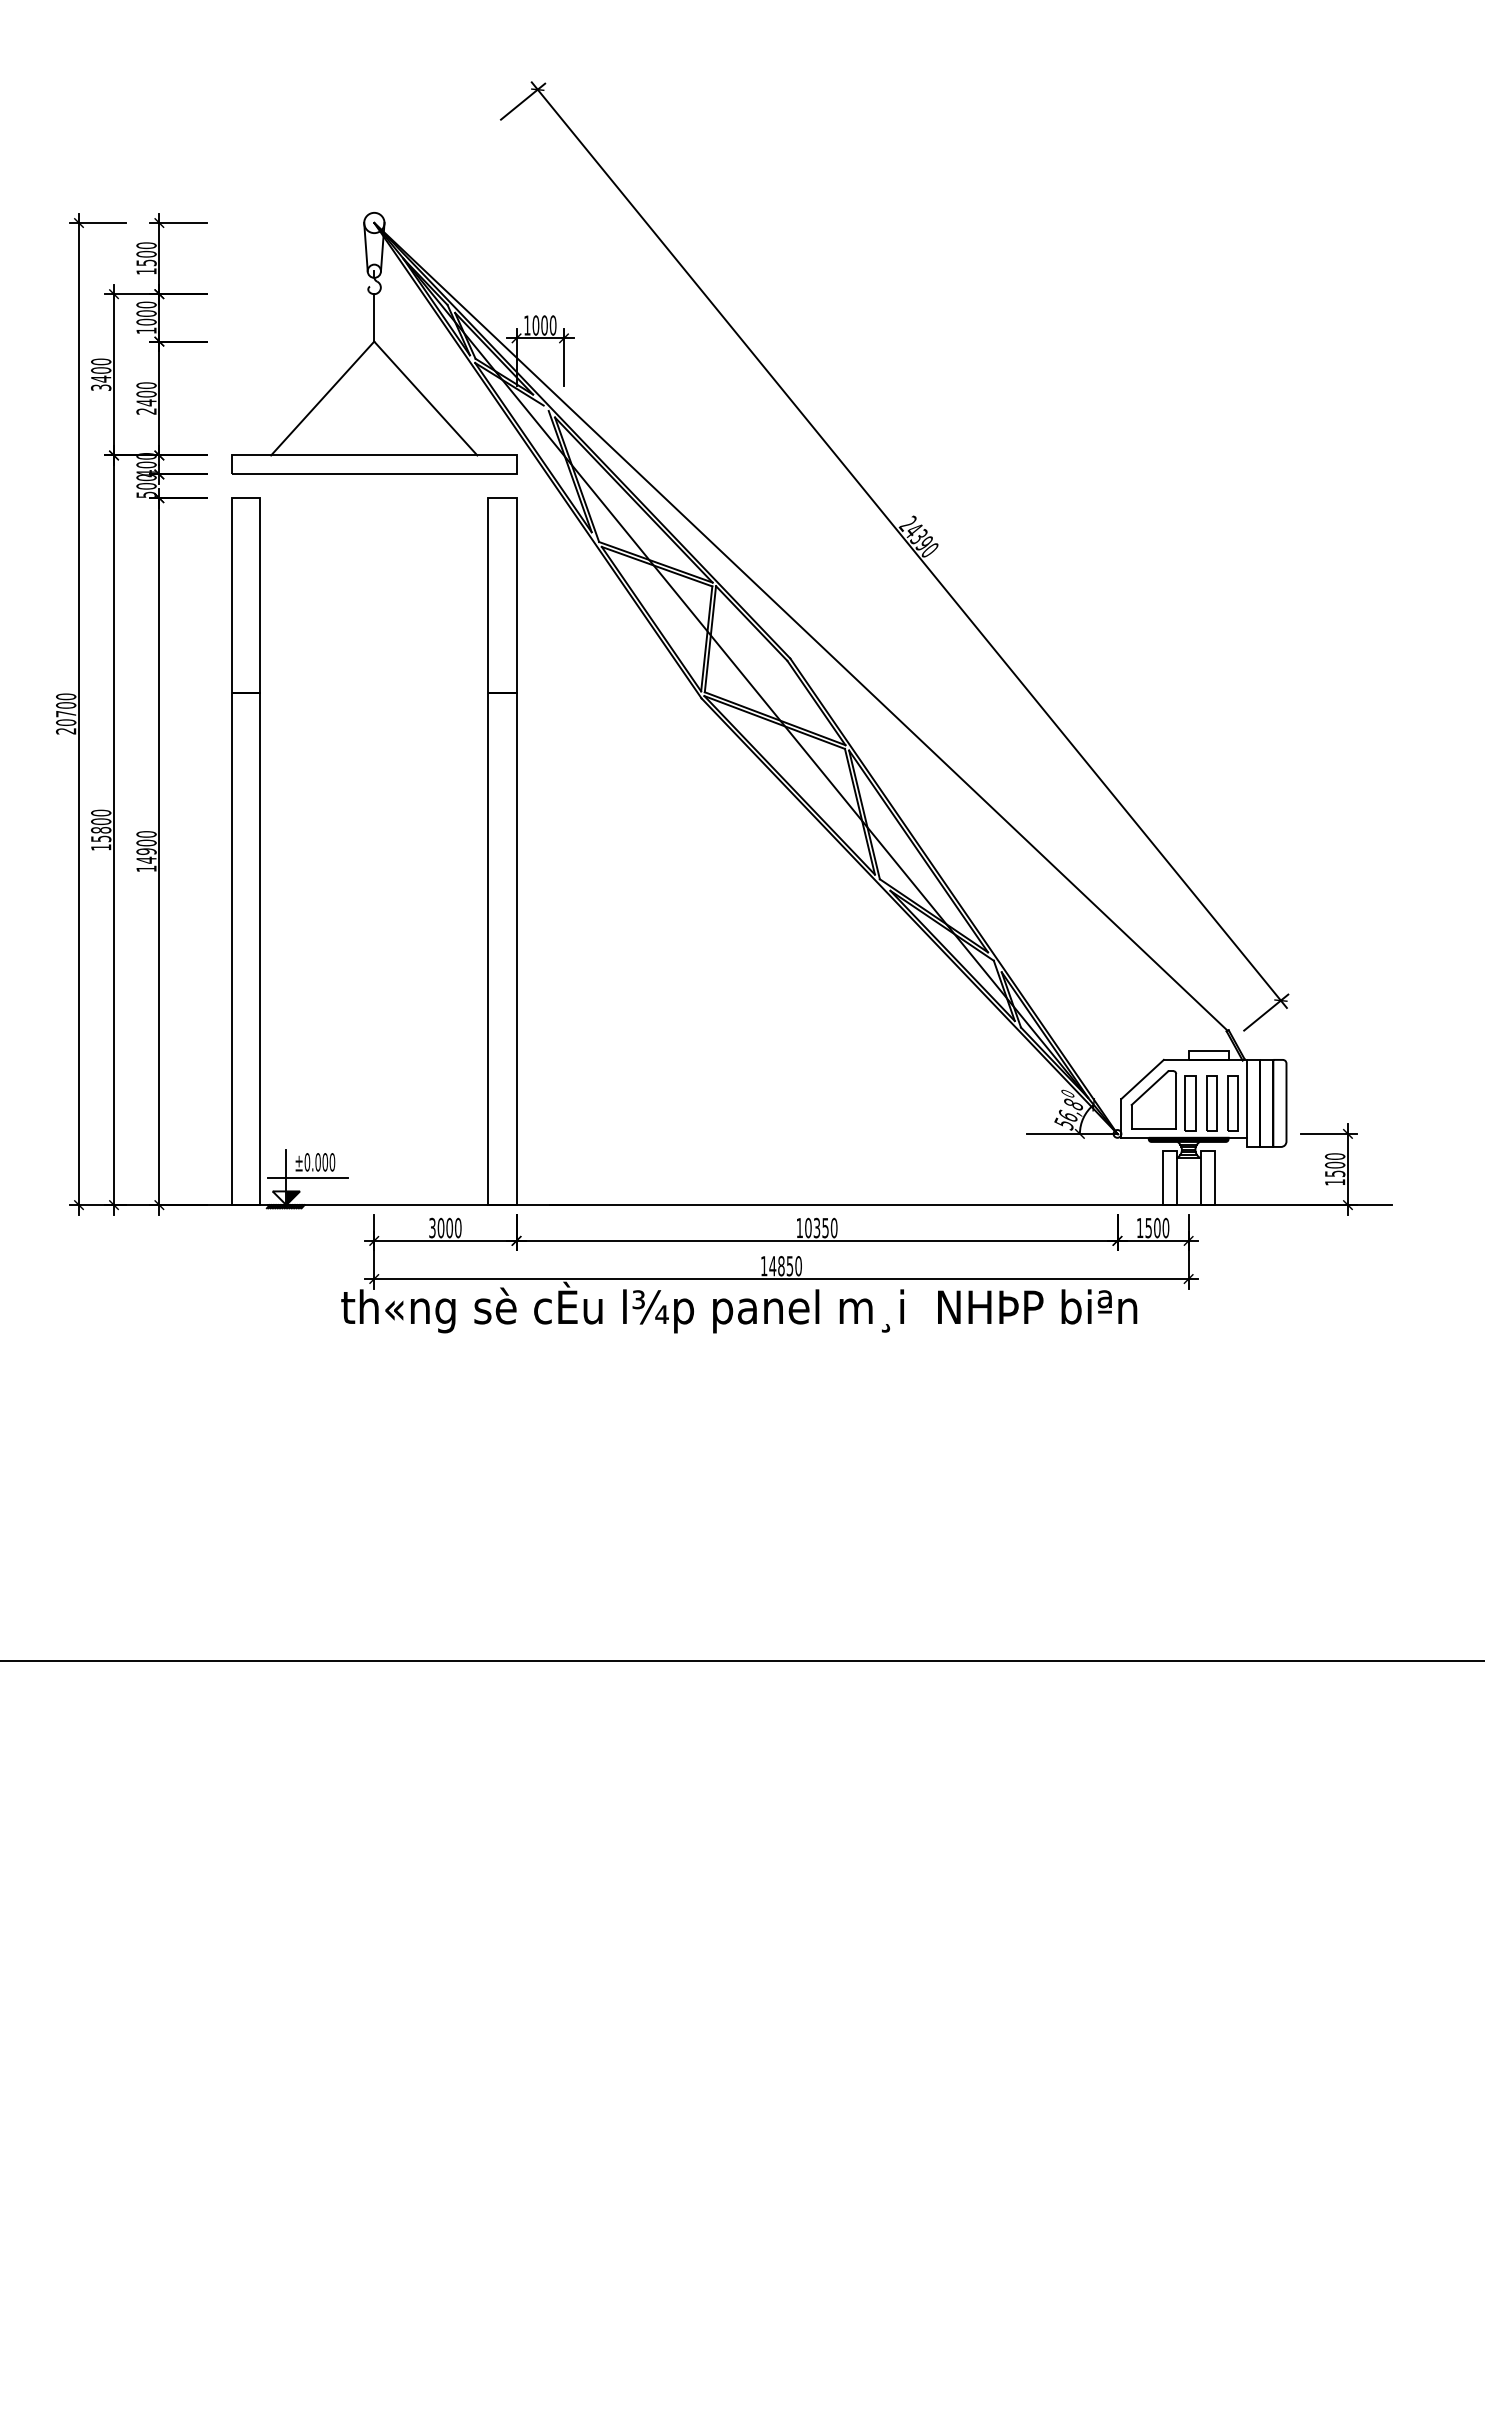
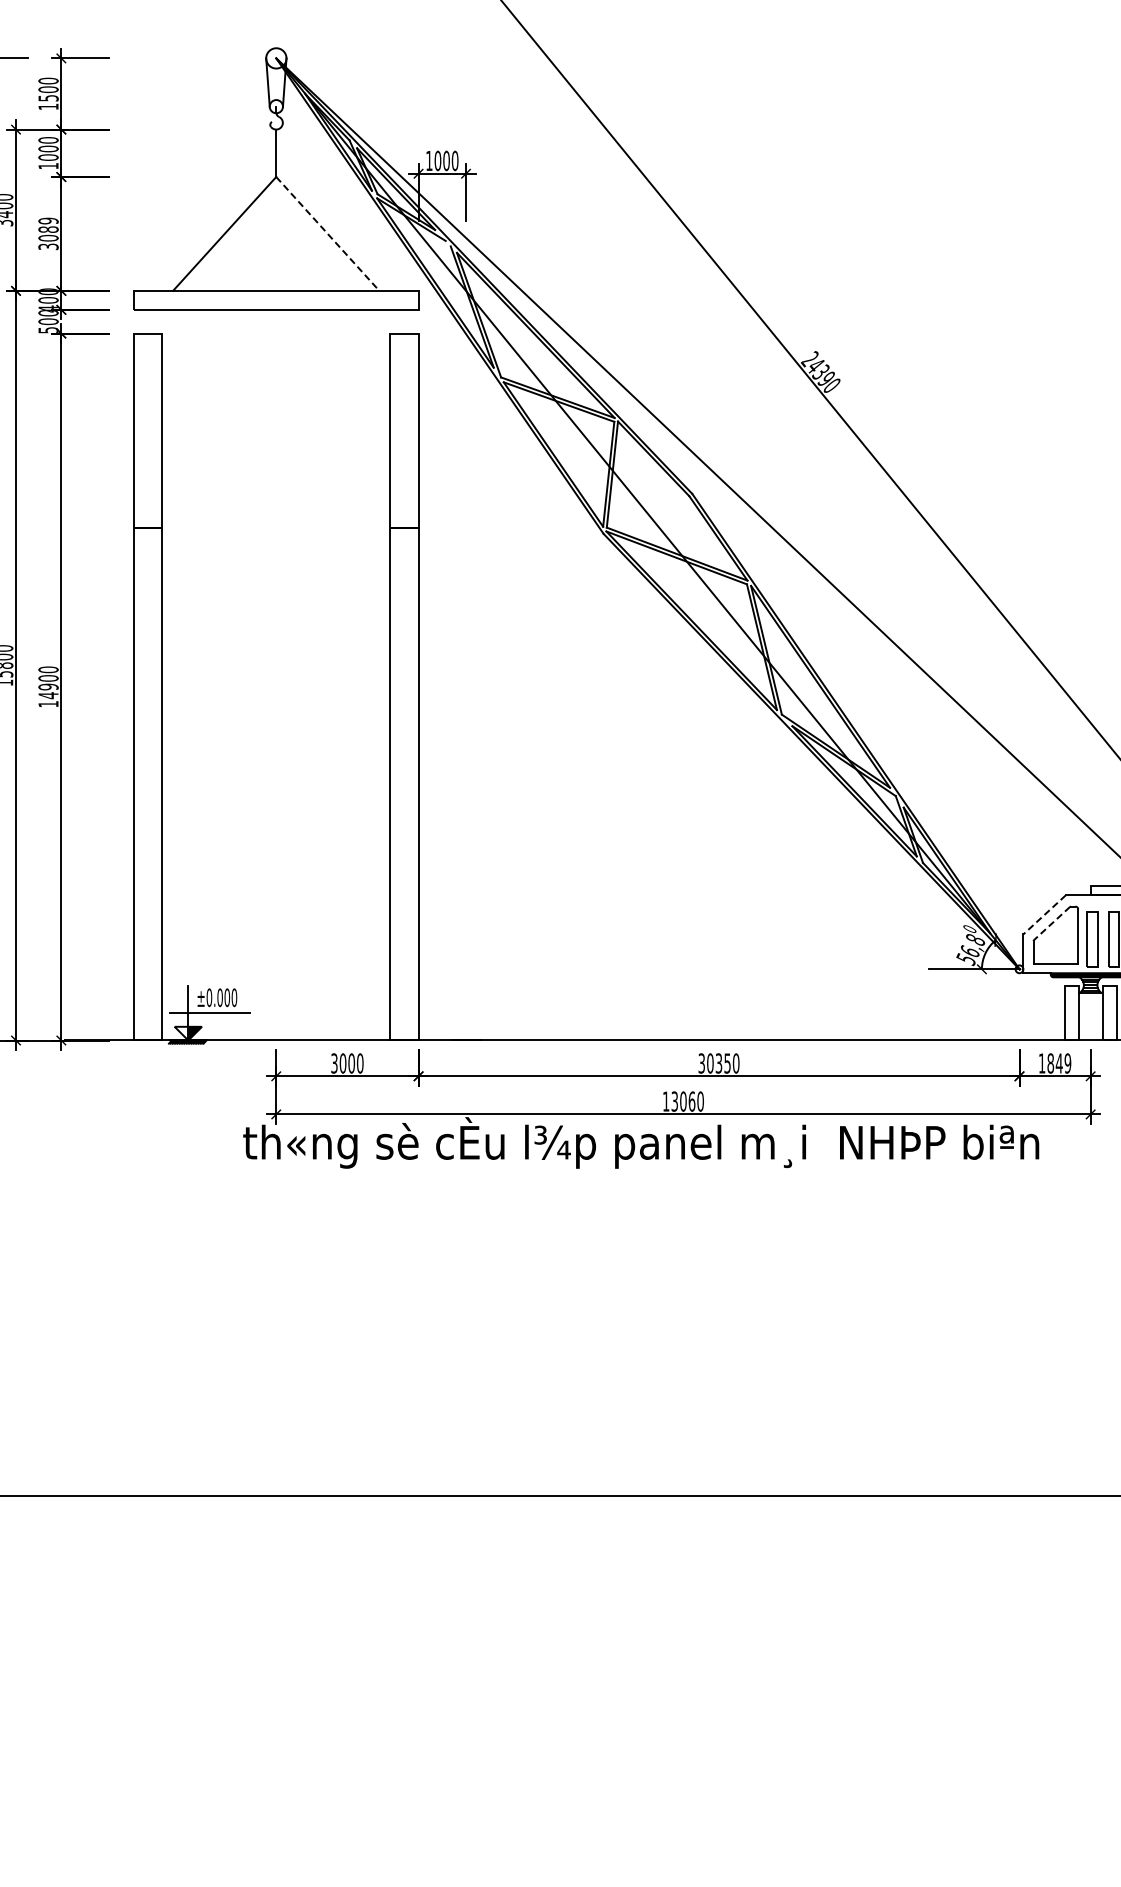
text: (146, 398) -> (48, 233), 2400 -> 3089
line: (425, 398) -> (327, 233), solid -> dashed
line: (1142, 1079) -> (1044, 914), solid -> dashed
line: (1150, 1088) -> (1052, 923), solid -> dashed
text: (799, 1227) -> (701, 1062), 10350 -> 30350
text: (1157, 1227) -> (1059, 1062), 1500 -> 1849
text: (781, 1266) -> (683, 1101), 14850 -> 13060

